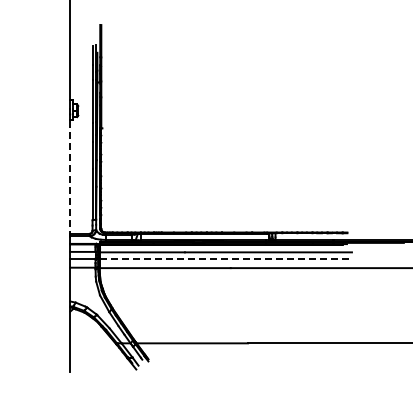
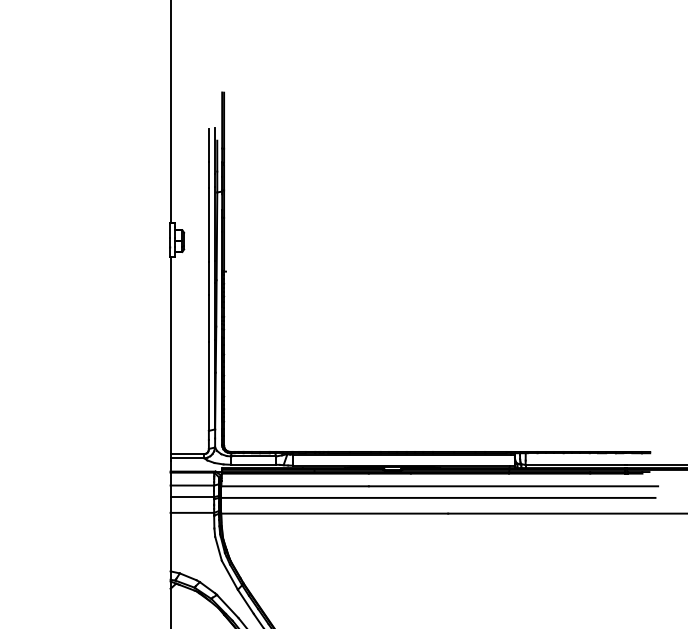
line: (70, 178) -> (170, 358), dashed -> solid
line: (225, 259) -> (439, 498), dashed -> solid

